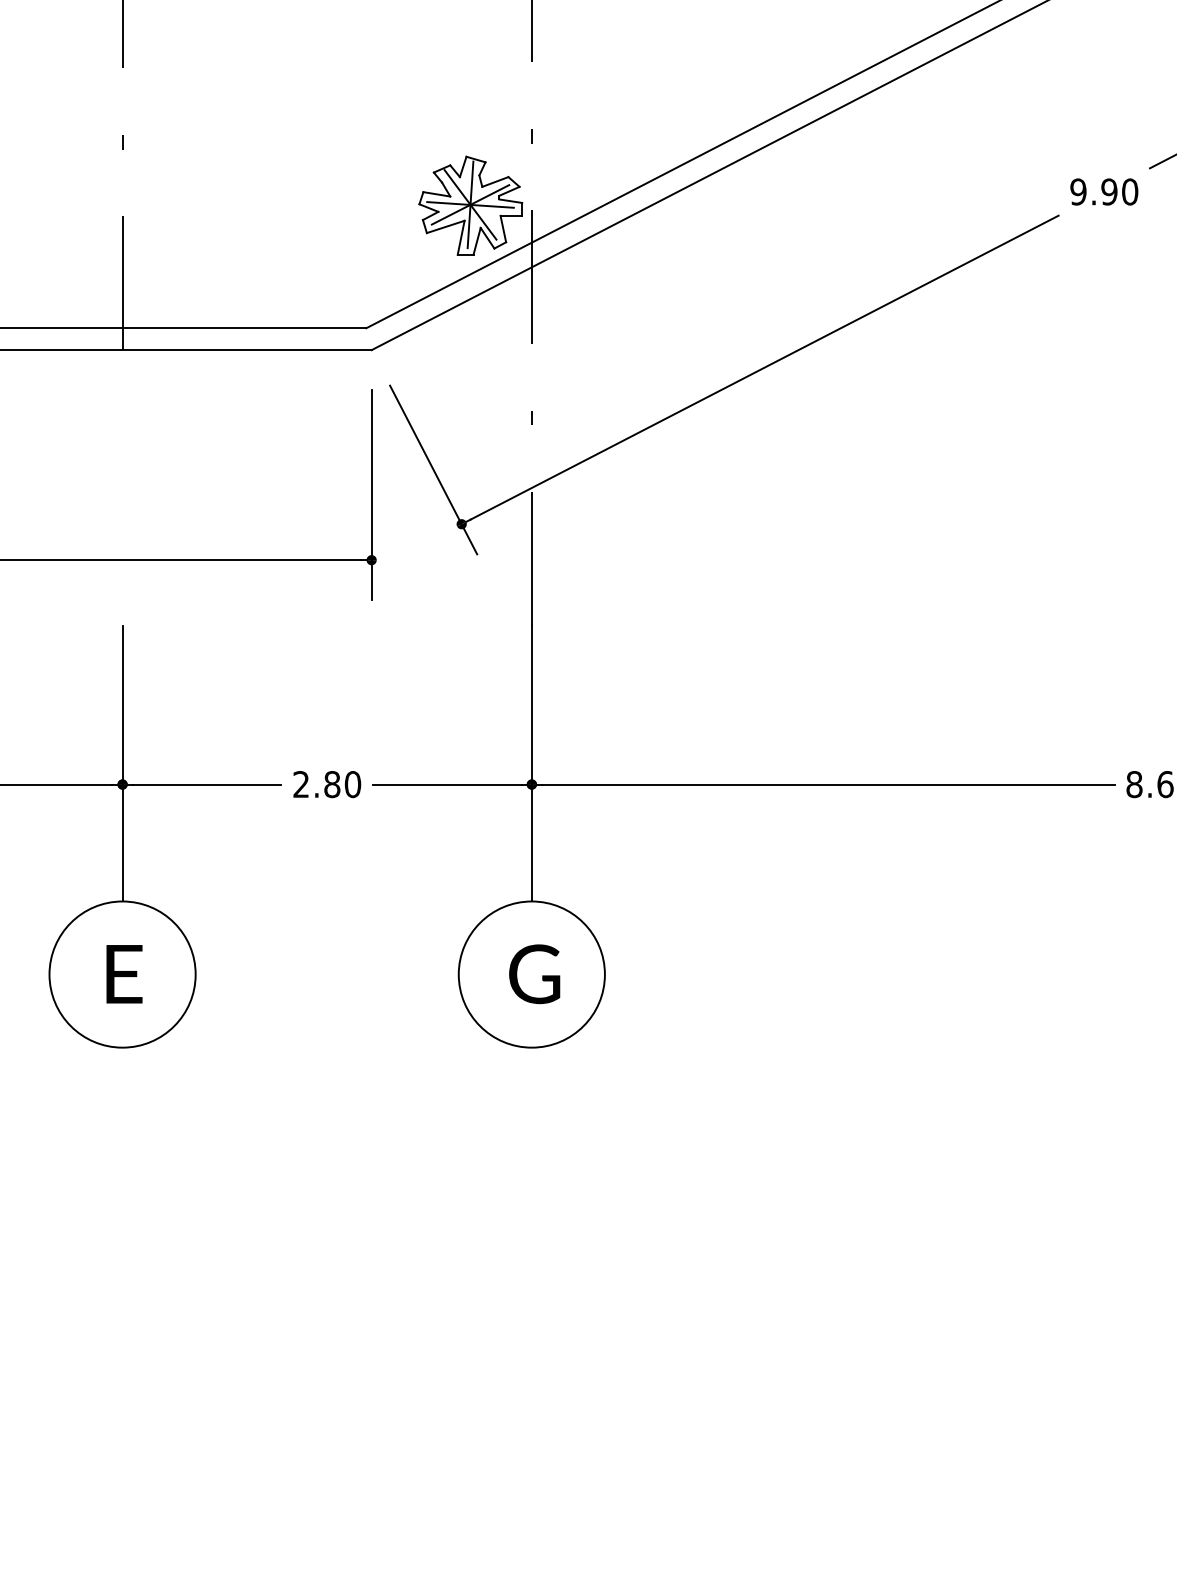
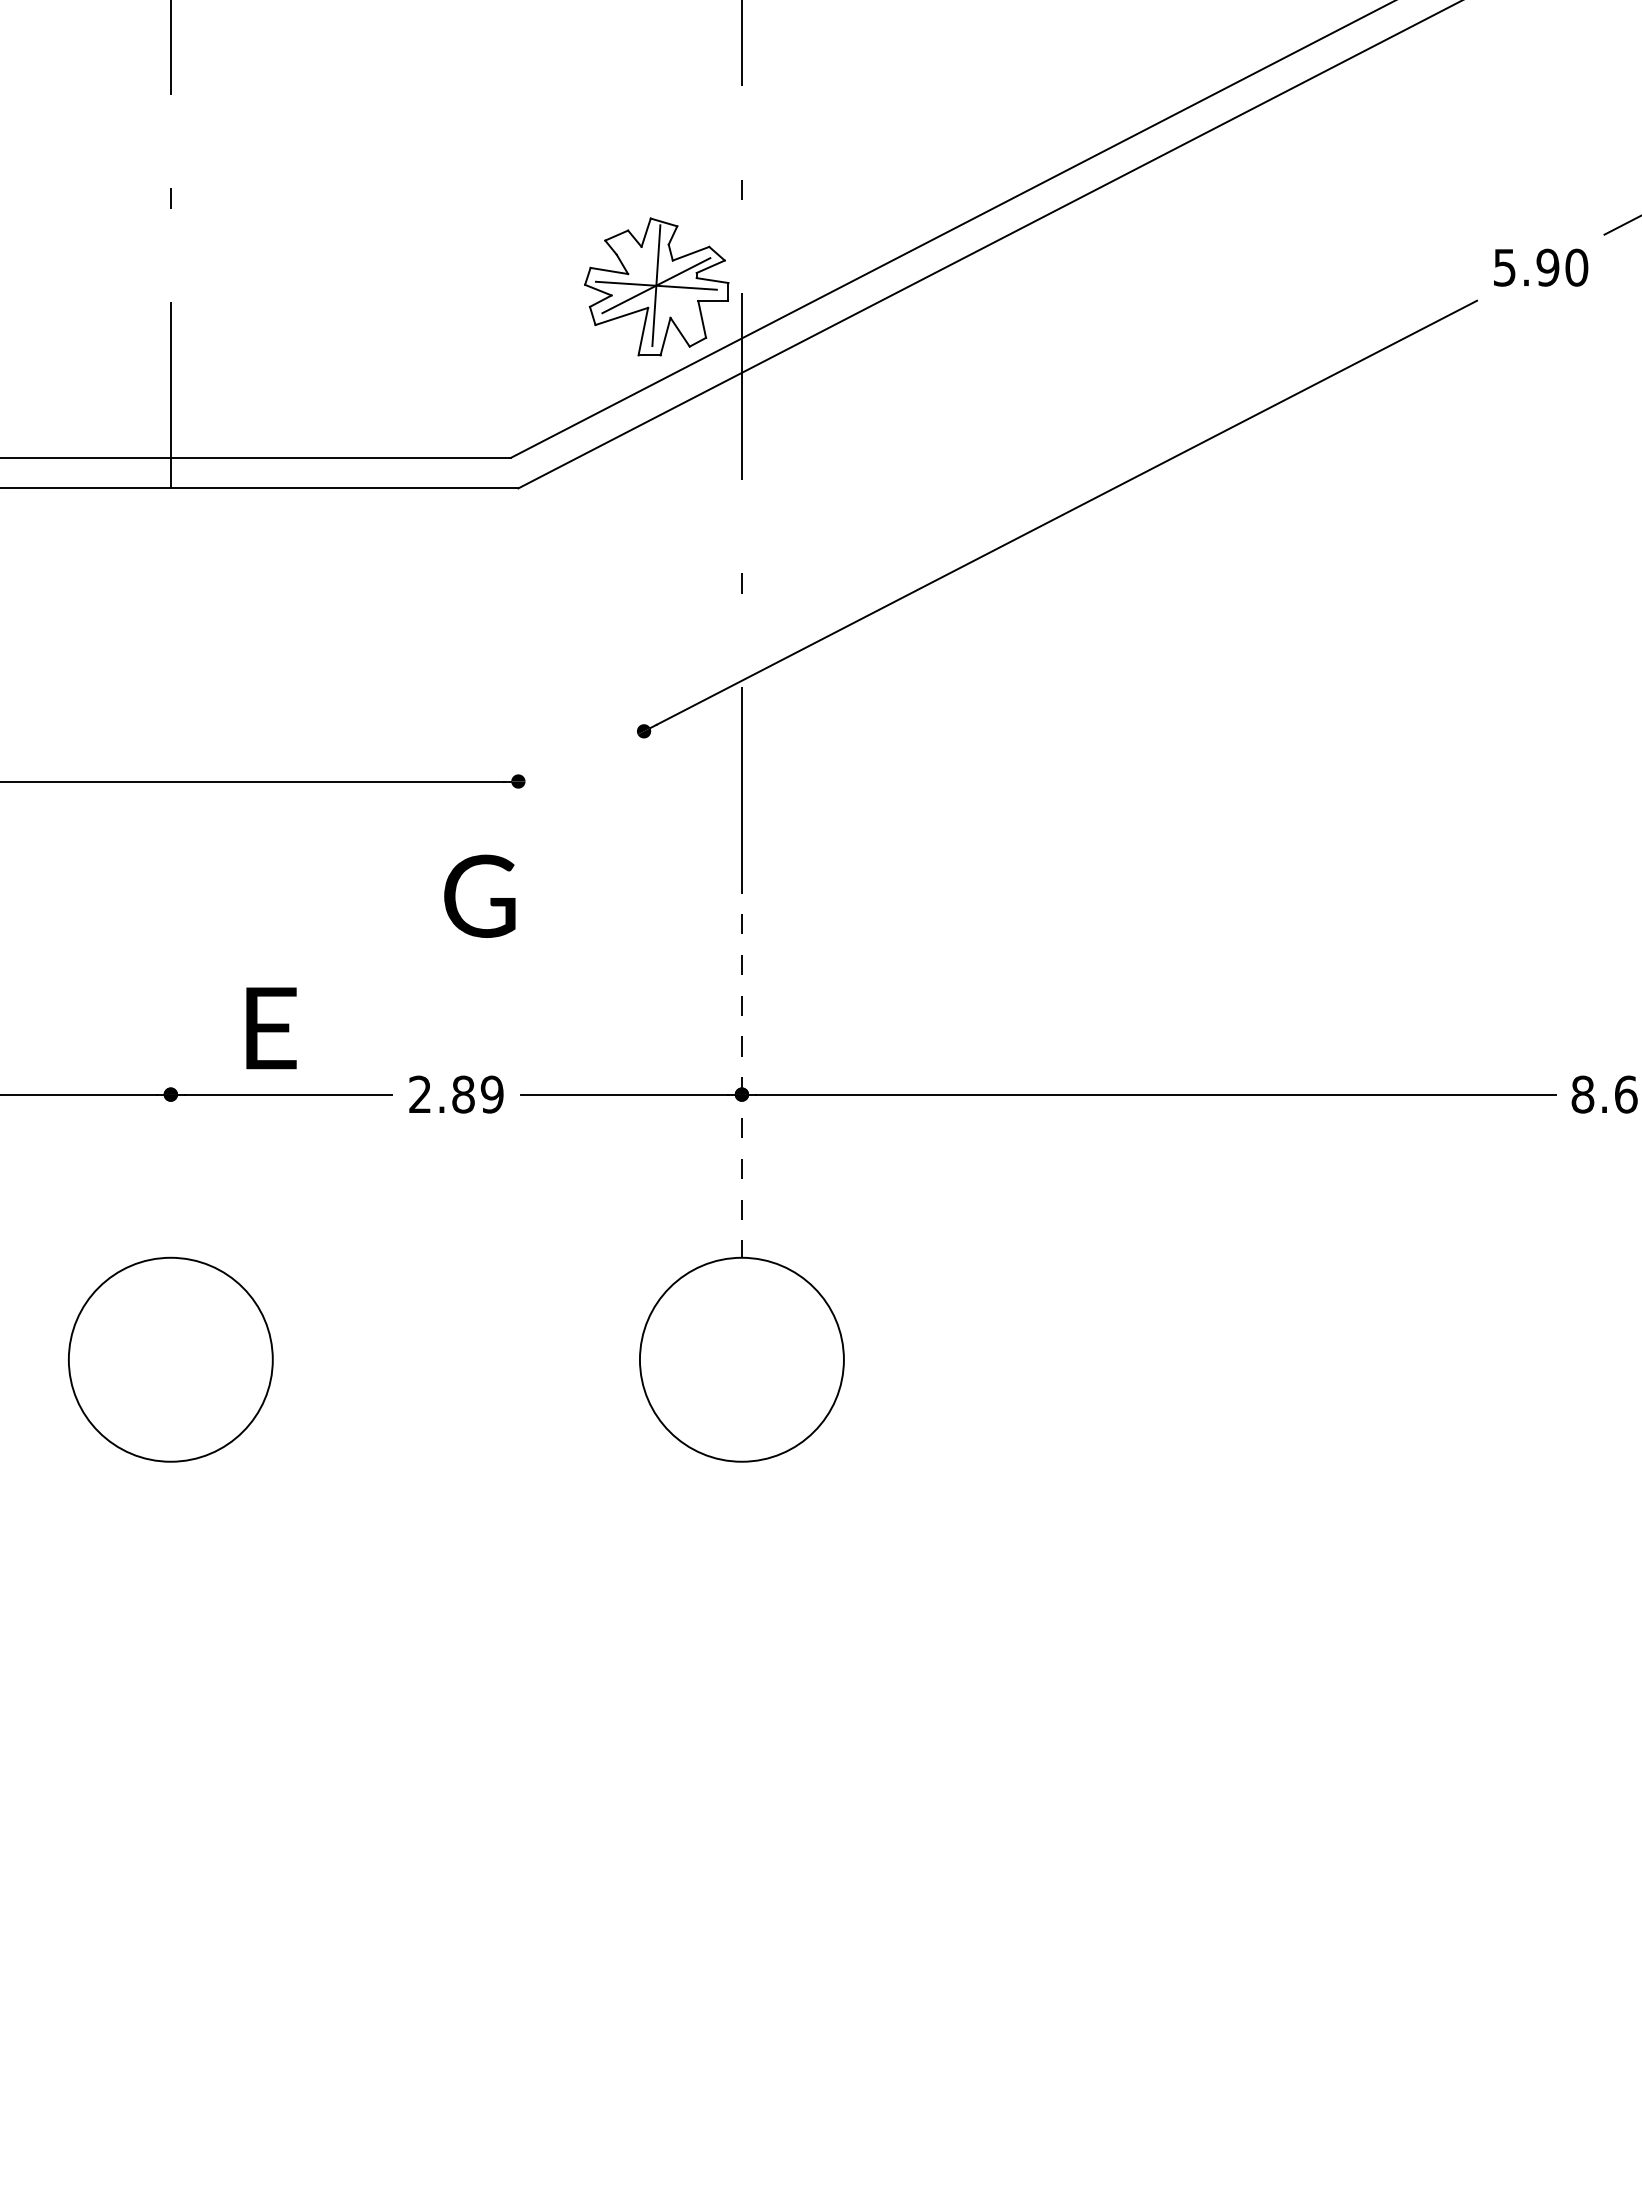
text: (1078, 191) -> (1504, 267), 9.90 -> 5.90
line: (470, 204) -> (656, 285), removed
line: (433, 469) -> (604, 655), removed
line: (371, 494) -> (518, 690), removed
line: (122, 763) -> (170, 1065), removed
line: (531, 764) -> (741, 1066), solid -> dashed
text: (352, 784) -> (491, 1094), 2.80 -> 2.89
text: (534, 973) -> (479, 895), moved
text: (124, 974) -> (271, 1028), moved

